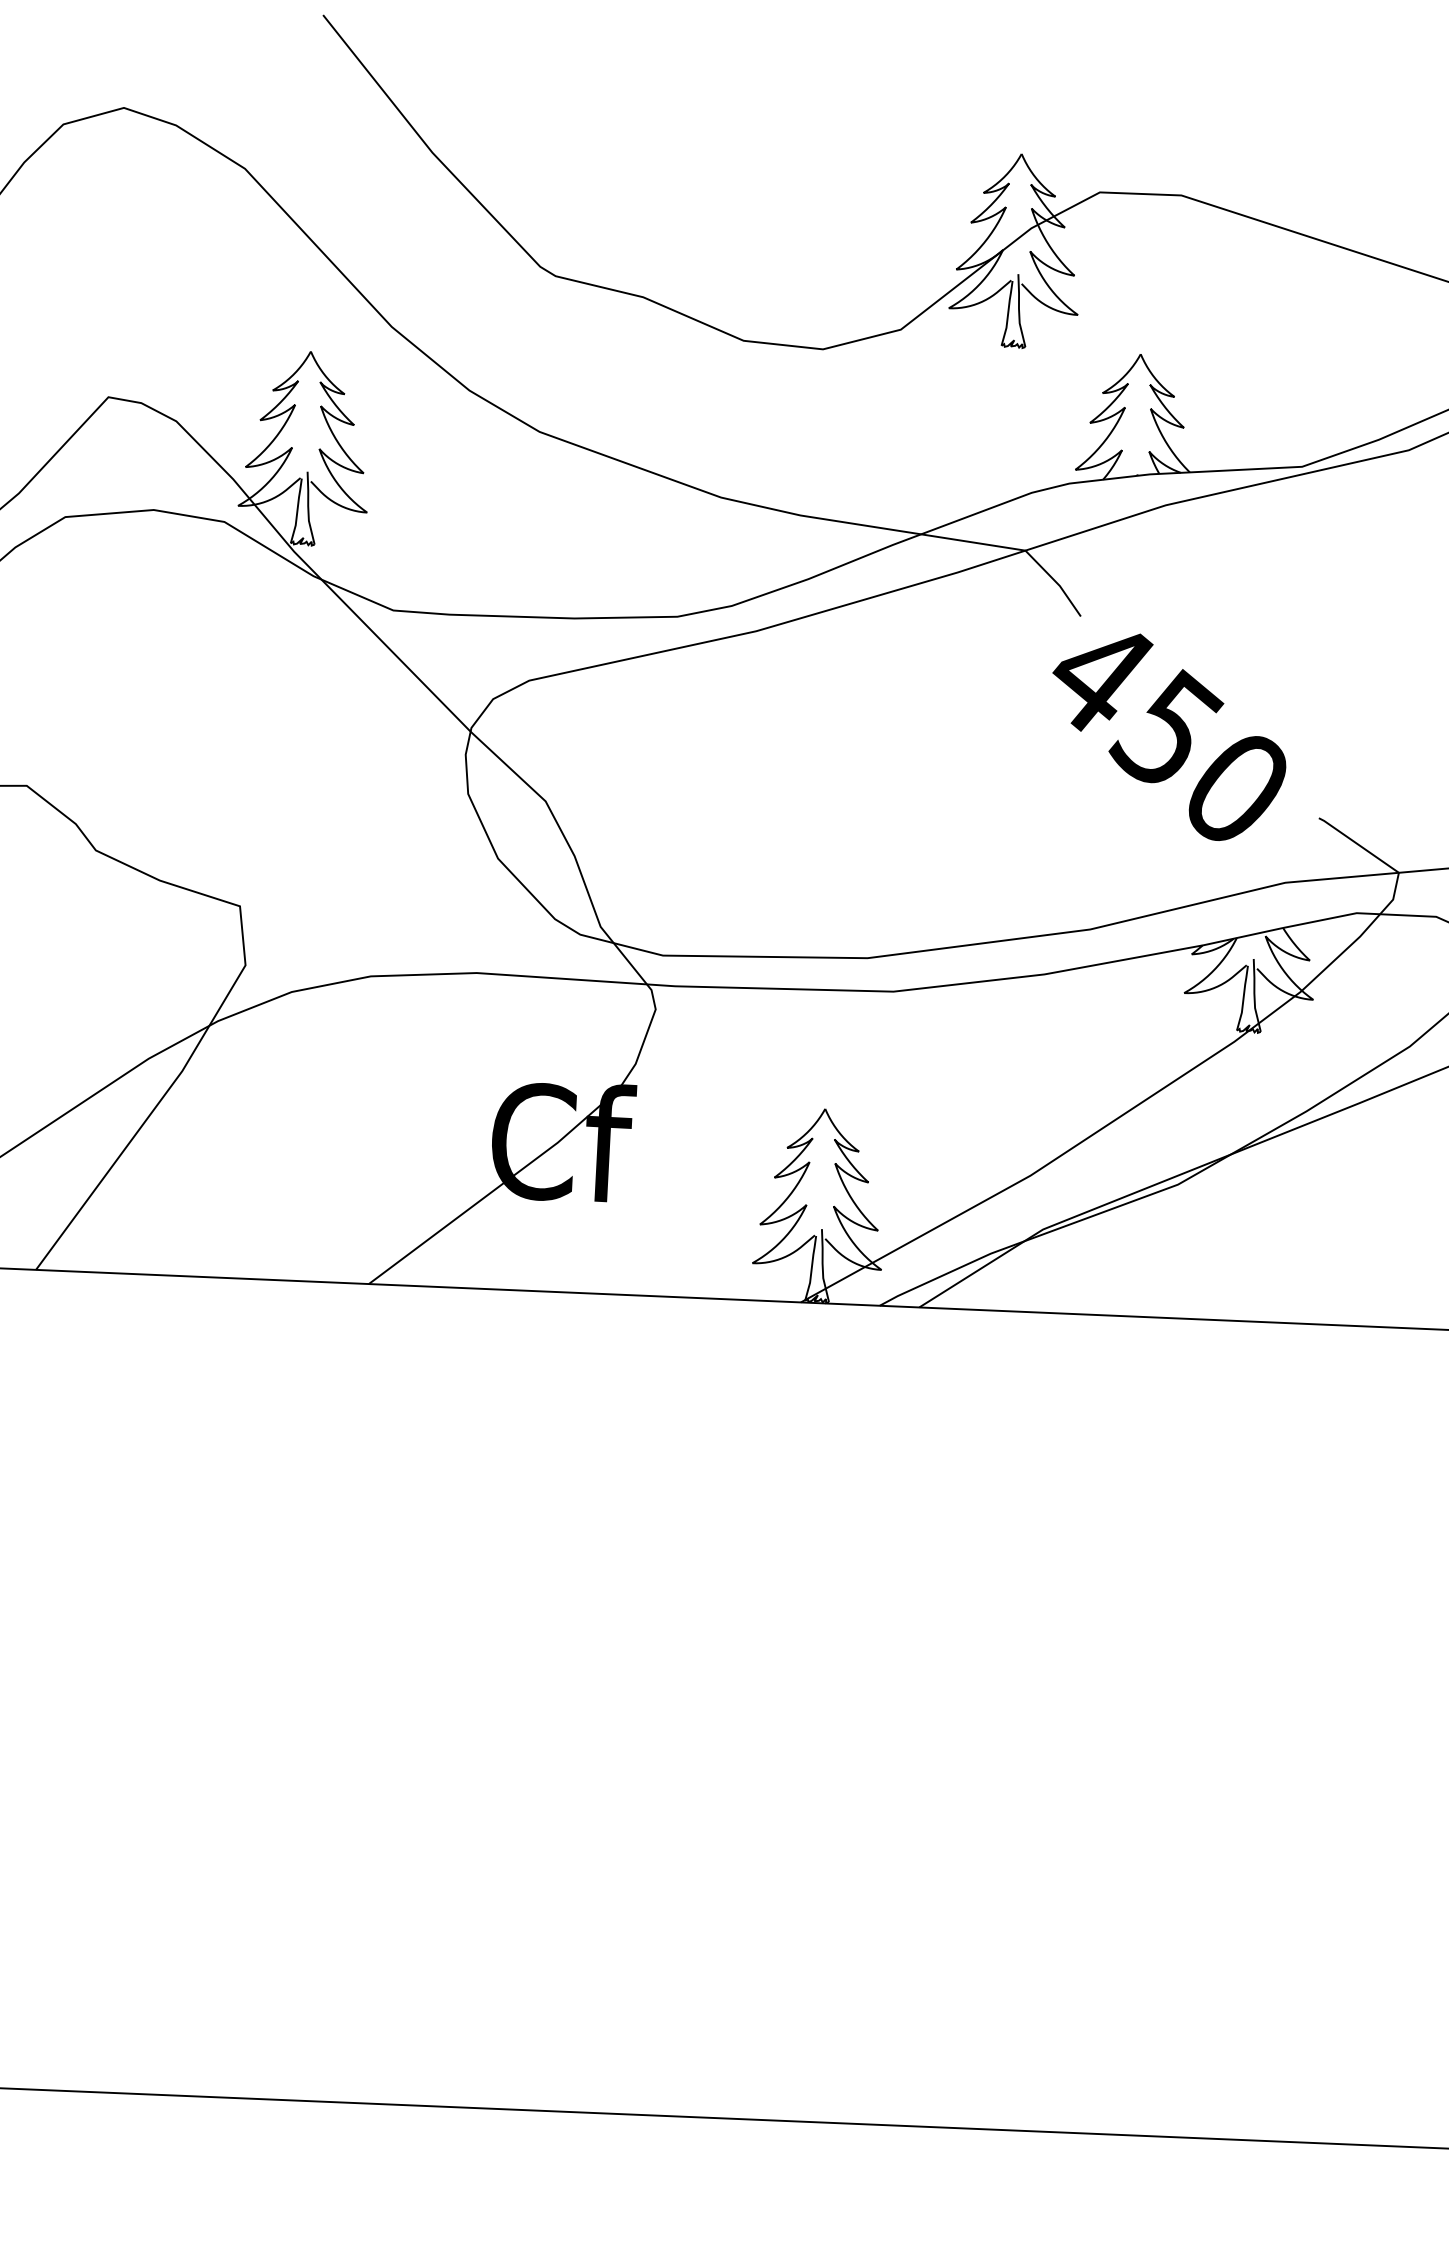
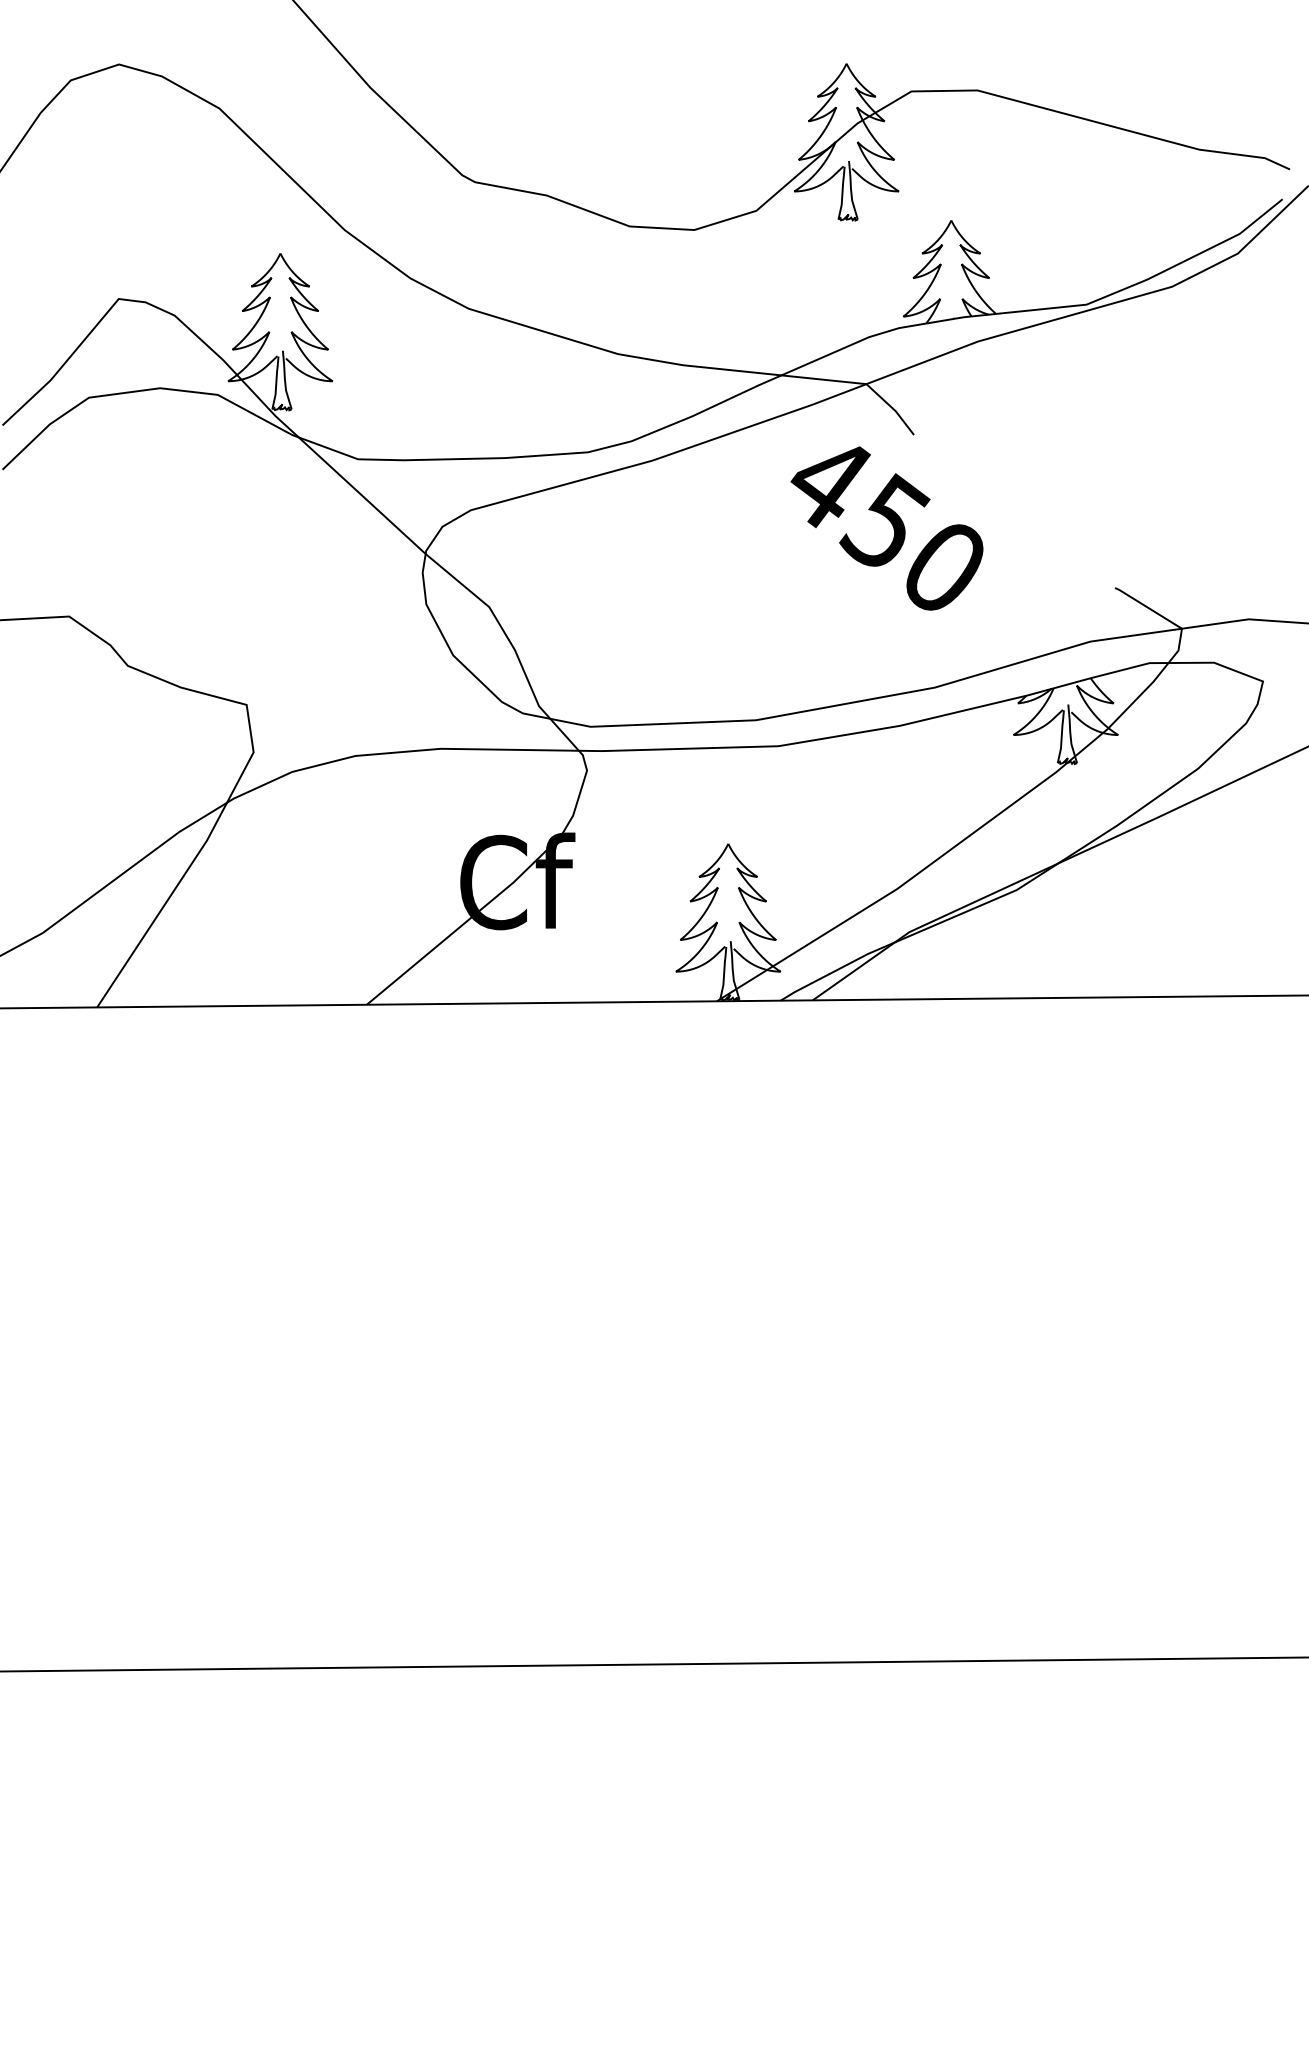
text: (1167, 736) -> (886, 528), moved

